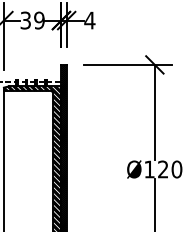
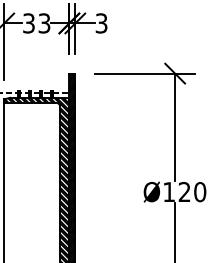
text: (39, 20) -> (44, 23), 39 -> 33
text: (89, 20) -> (101, 23), 4 -> 3

